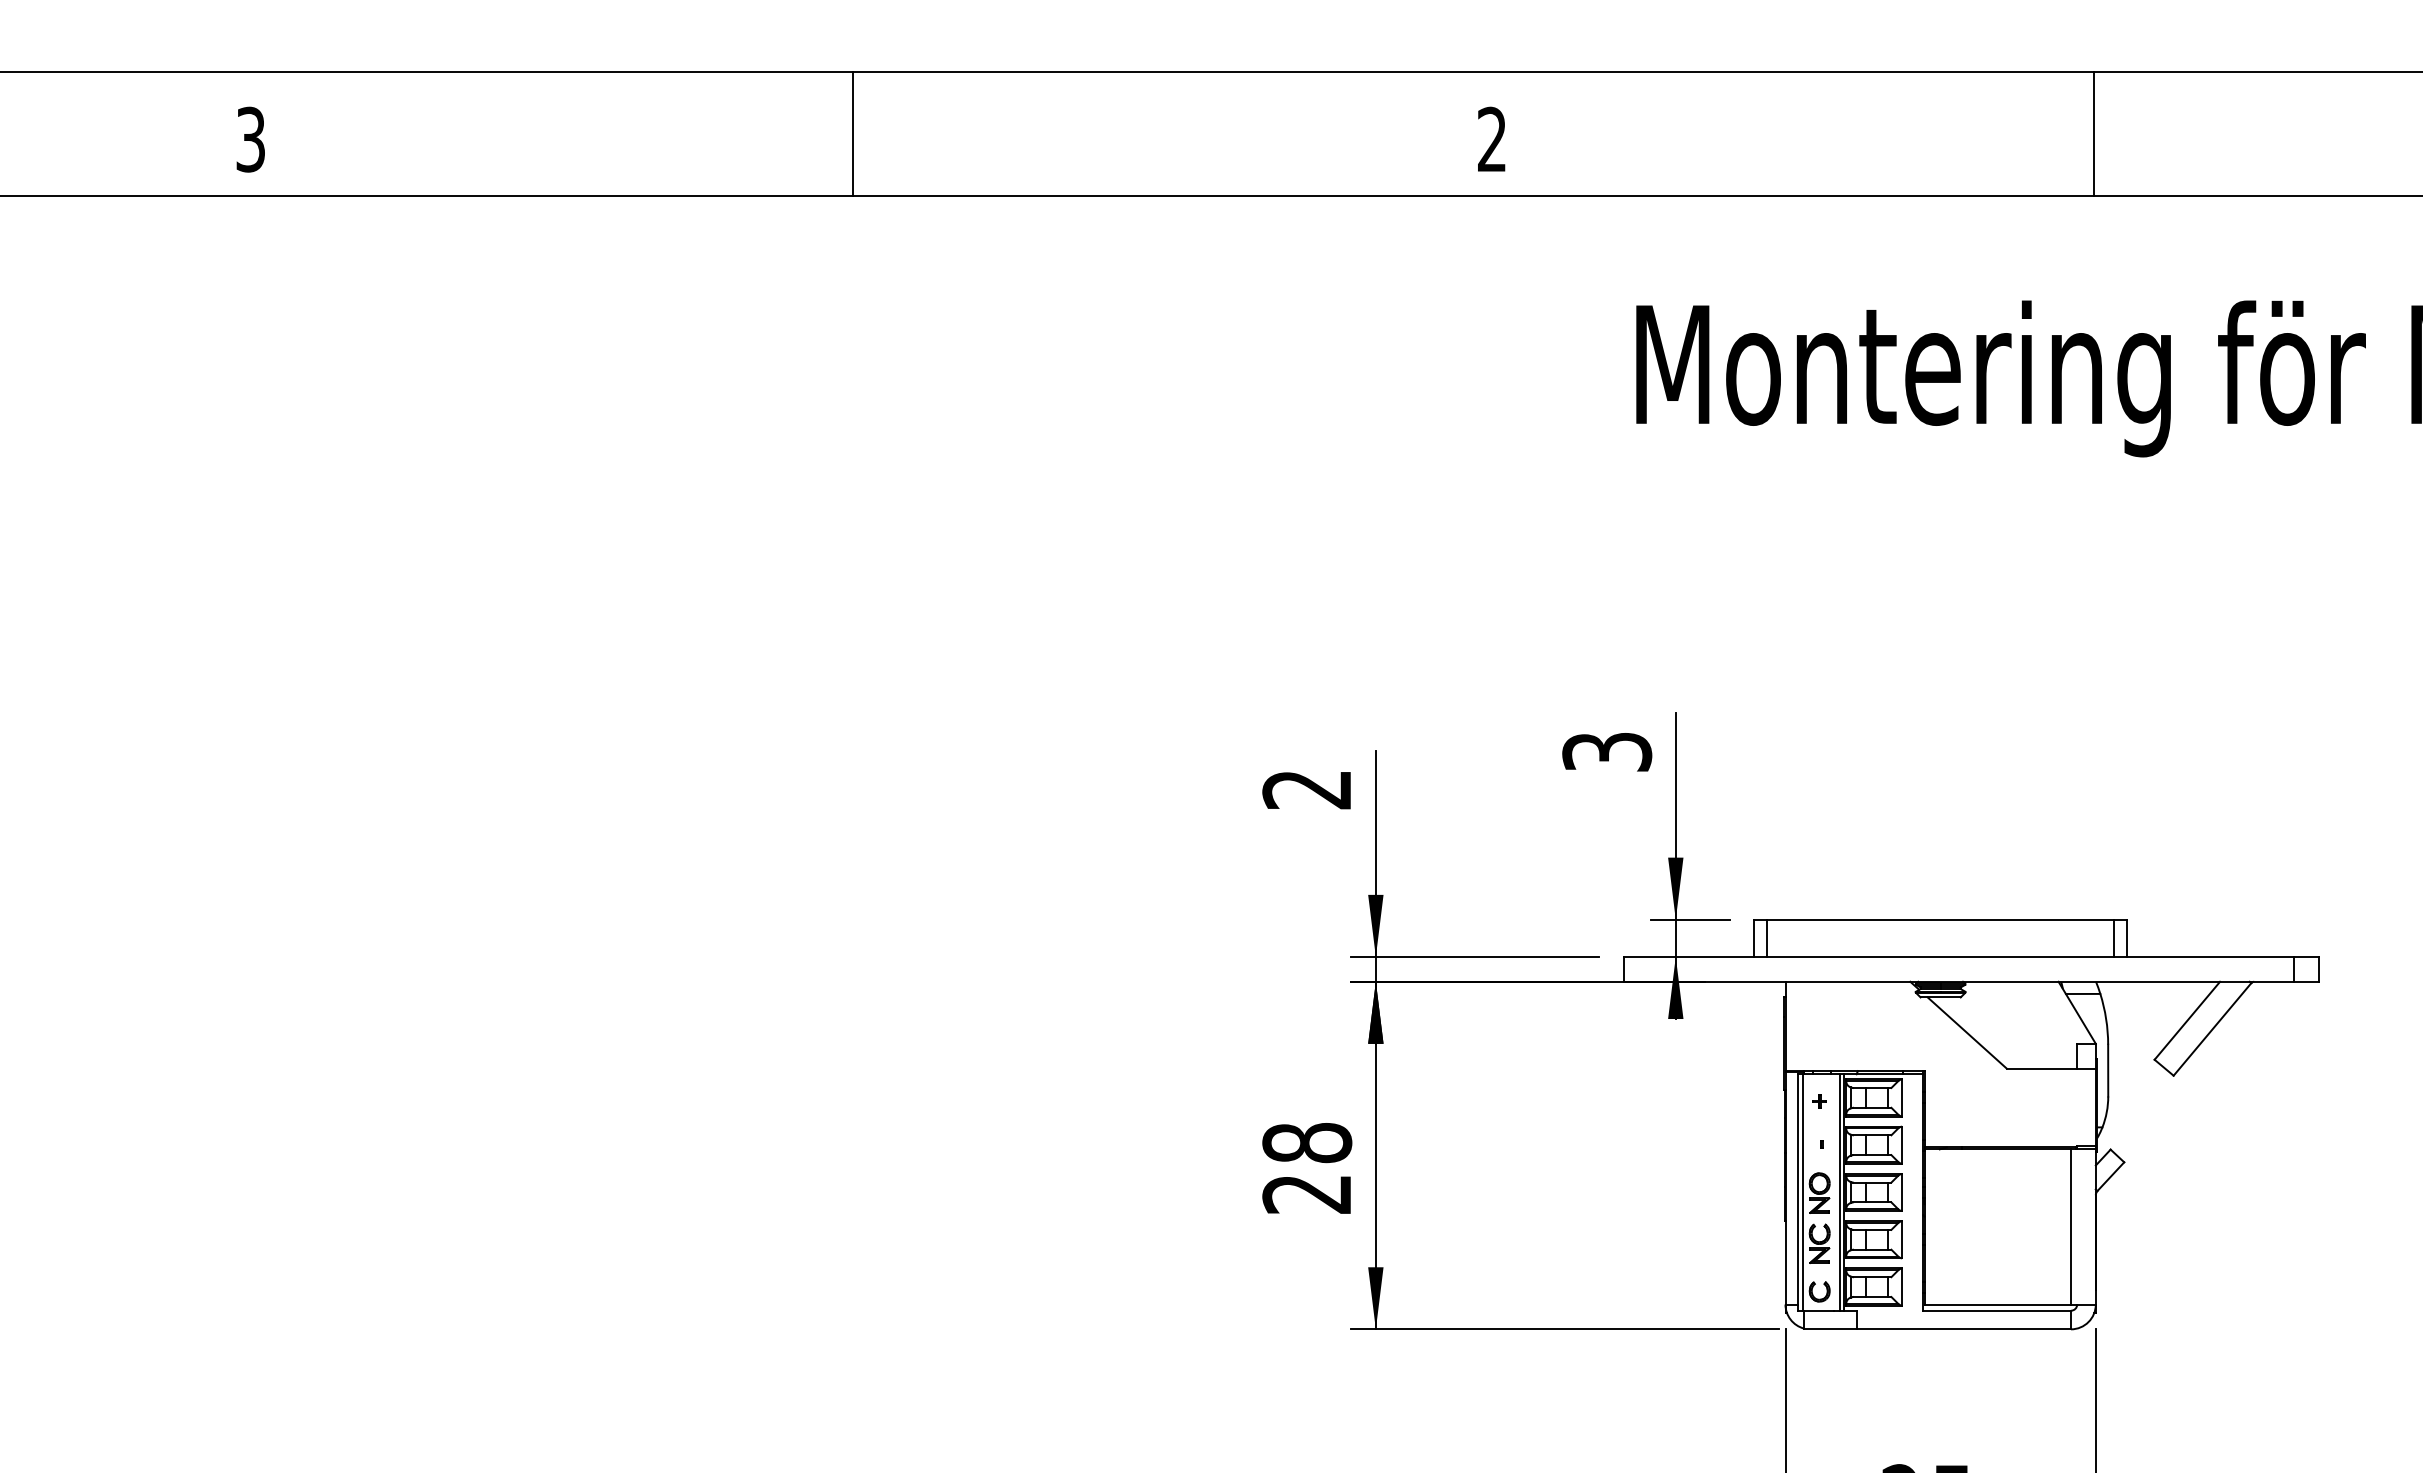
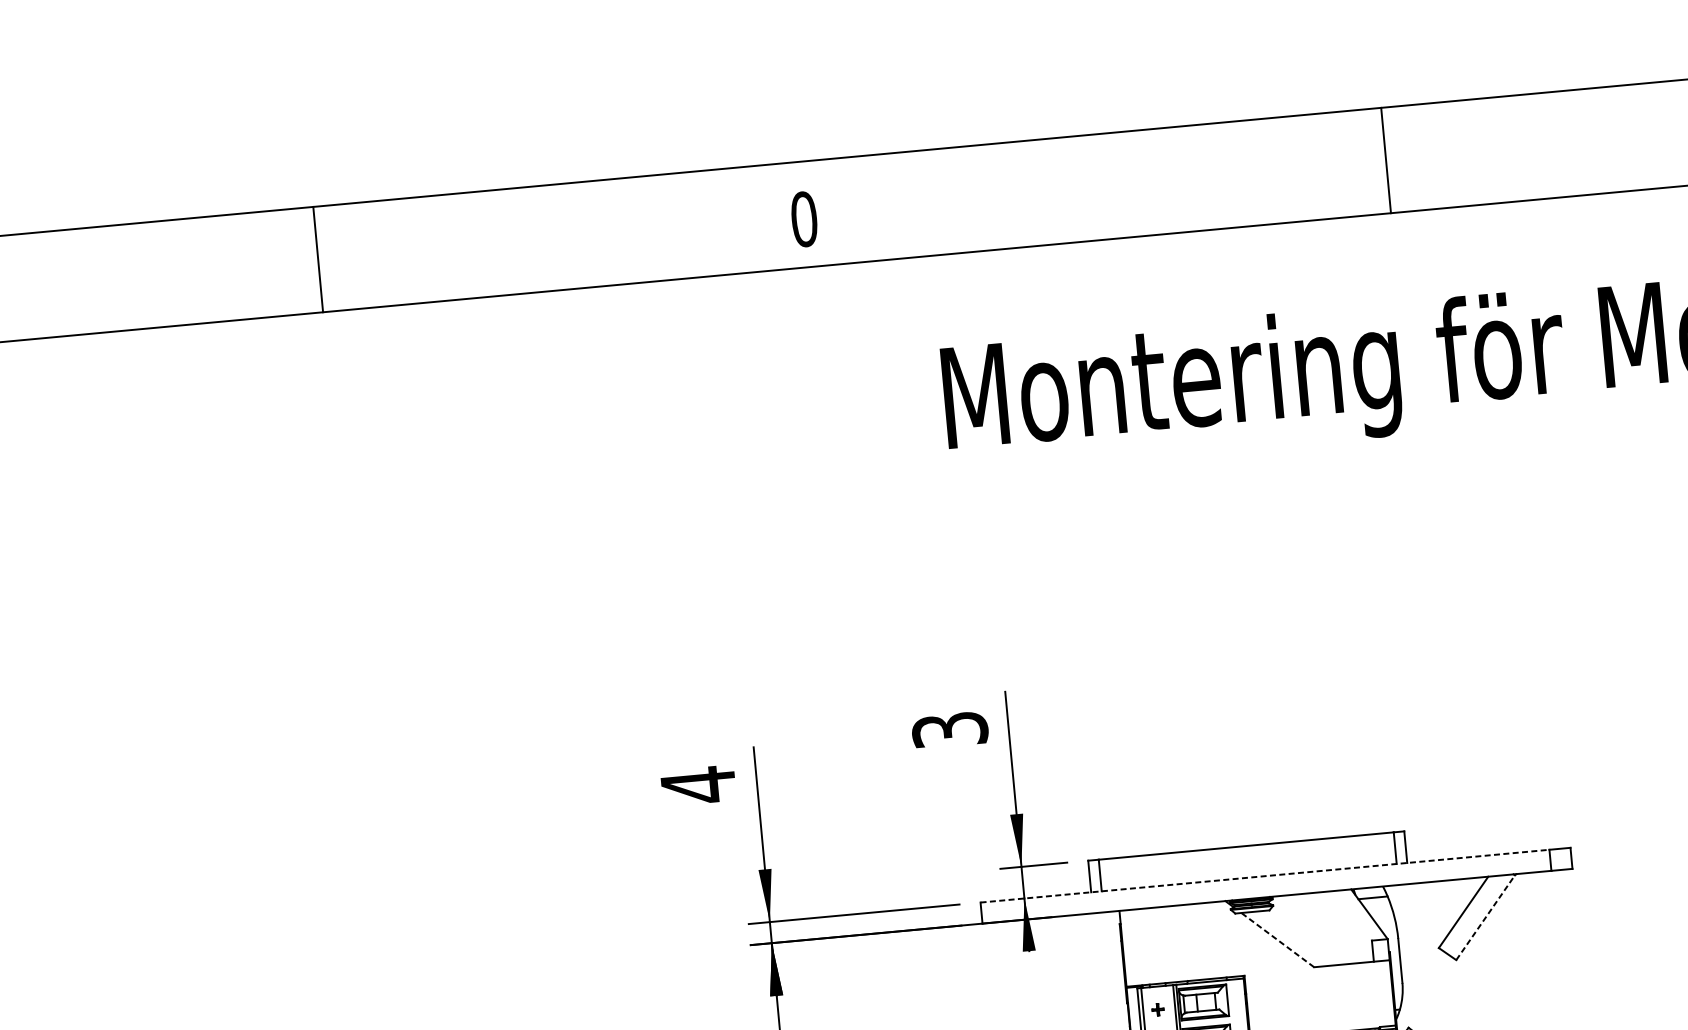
line: (852, 133) -> (317, 259), moved
line: (2094, 133) -> (1386, 160), moved
text: (1492, 139) -> (804, 219), 2 -> 0
text: (1306, 789) -> (697, 785), 2 -> 4
line: (1959, 956) -> (1265, 875), solid -> dashed
line: (2212, 1029) -> (1485, 917), solid -> dashed
line: (1966, 1032) -> (1277, 939), solid -> dashed

